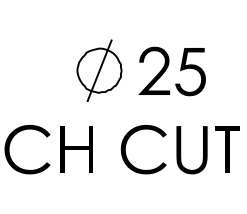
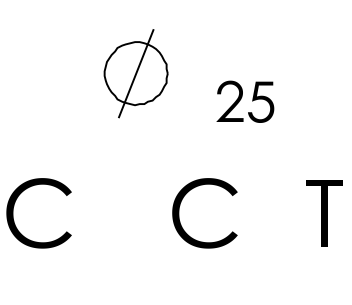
part: (99, 70) -> (136, 73), moved
part: (171, 71) -> (244, 101), size x0.6
fill: (76, 149) -> (108, 213), removed
fill: (191, 150) -> (273, 214), removed

